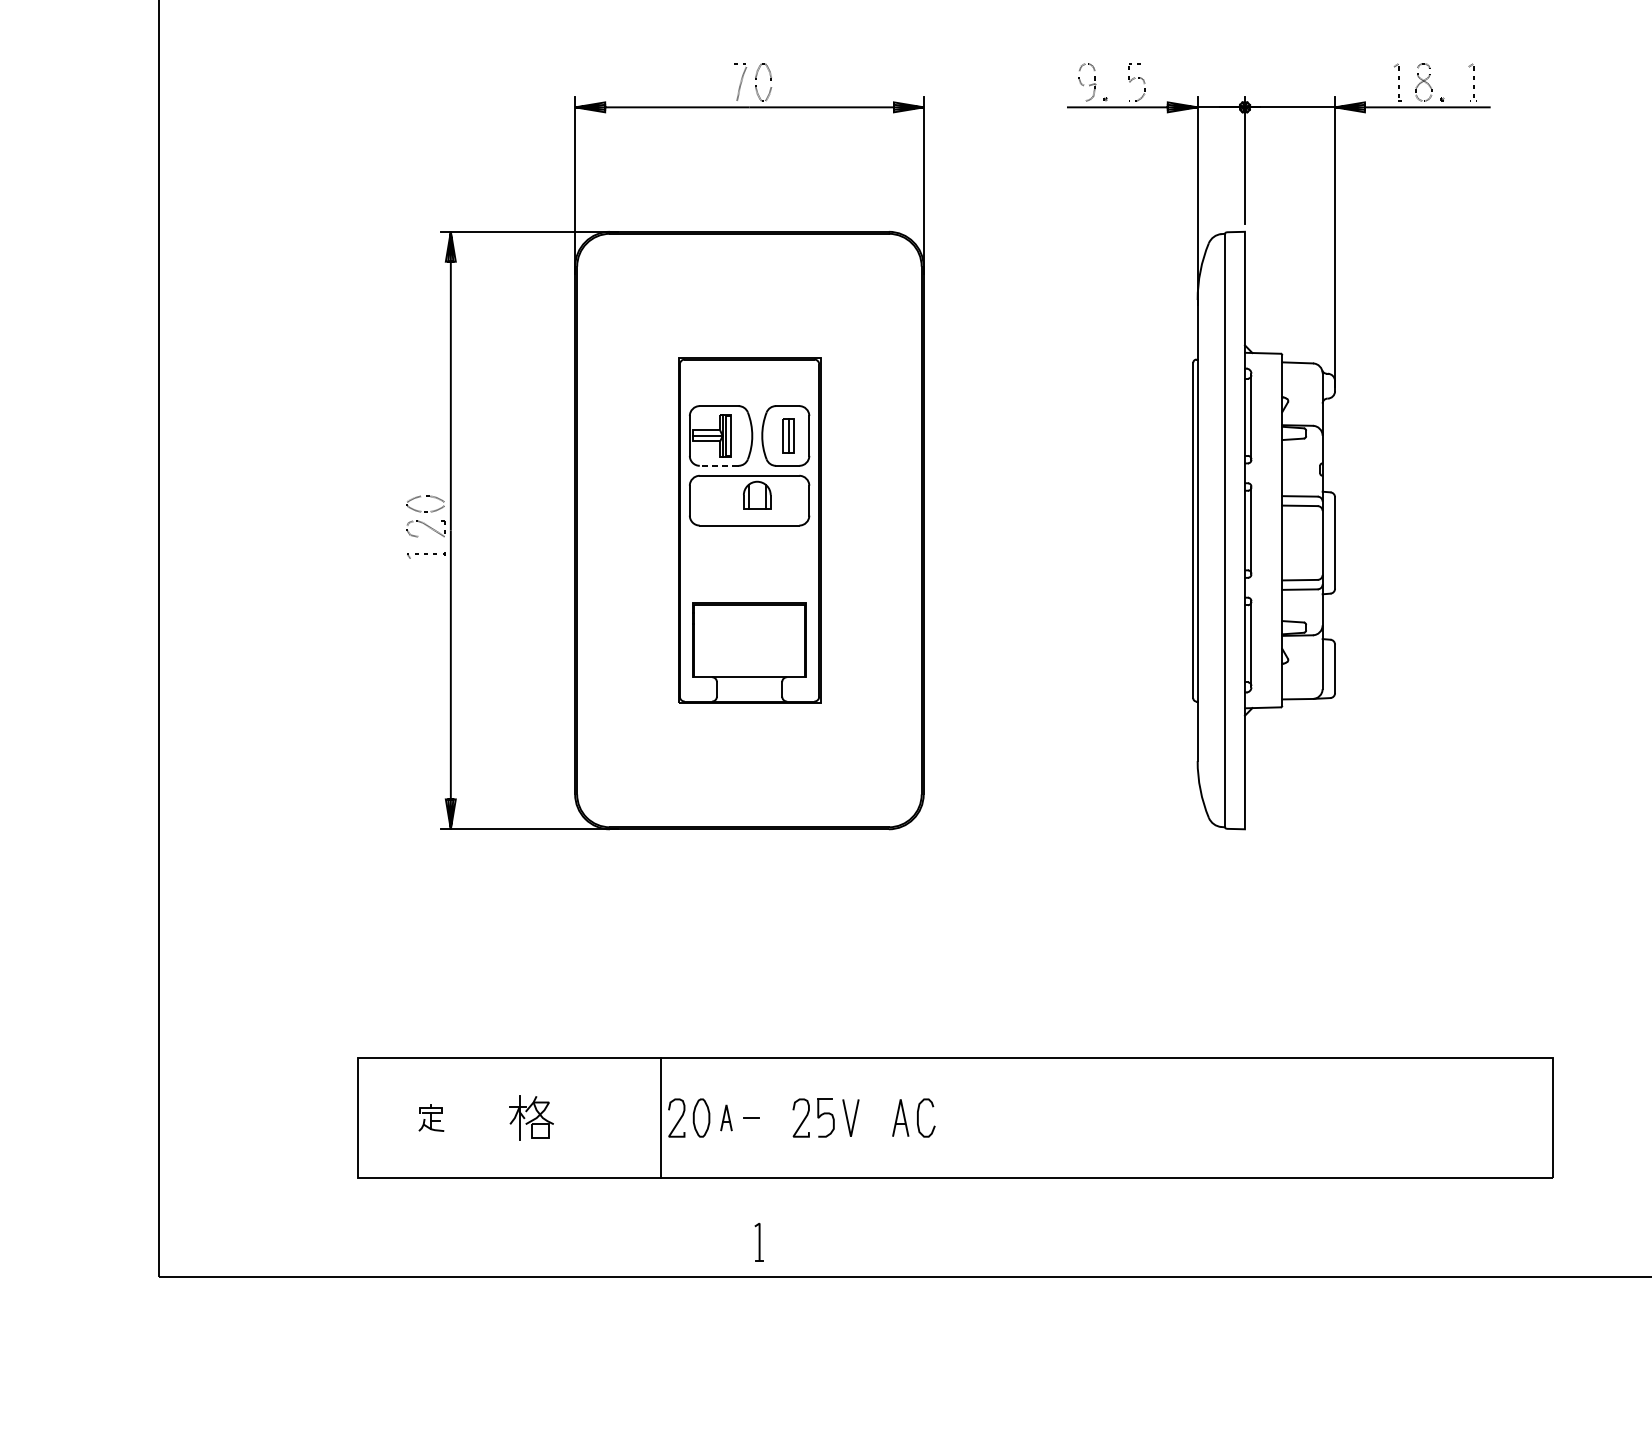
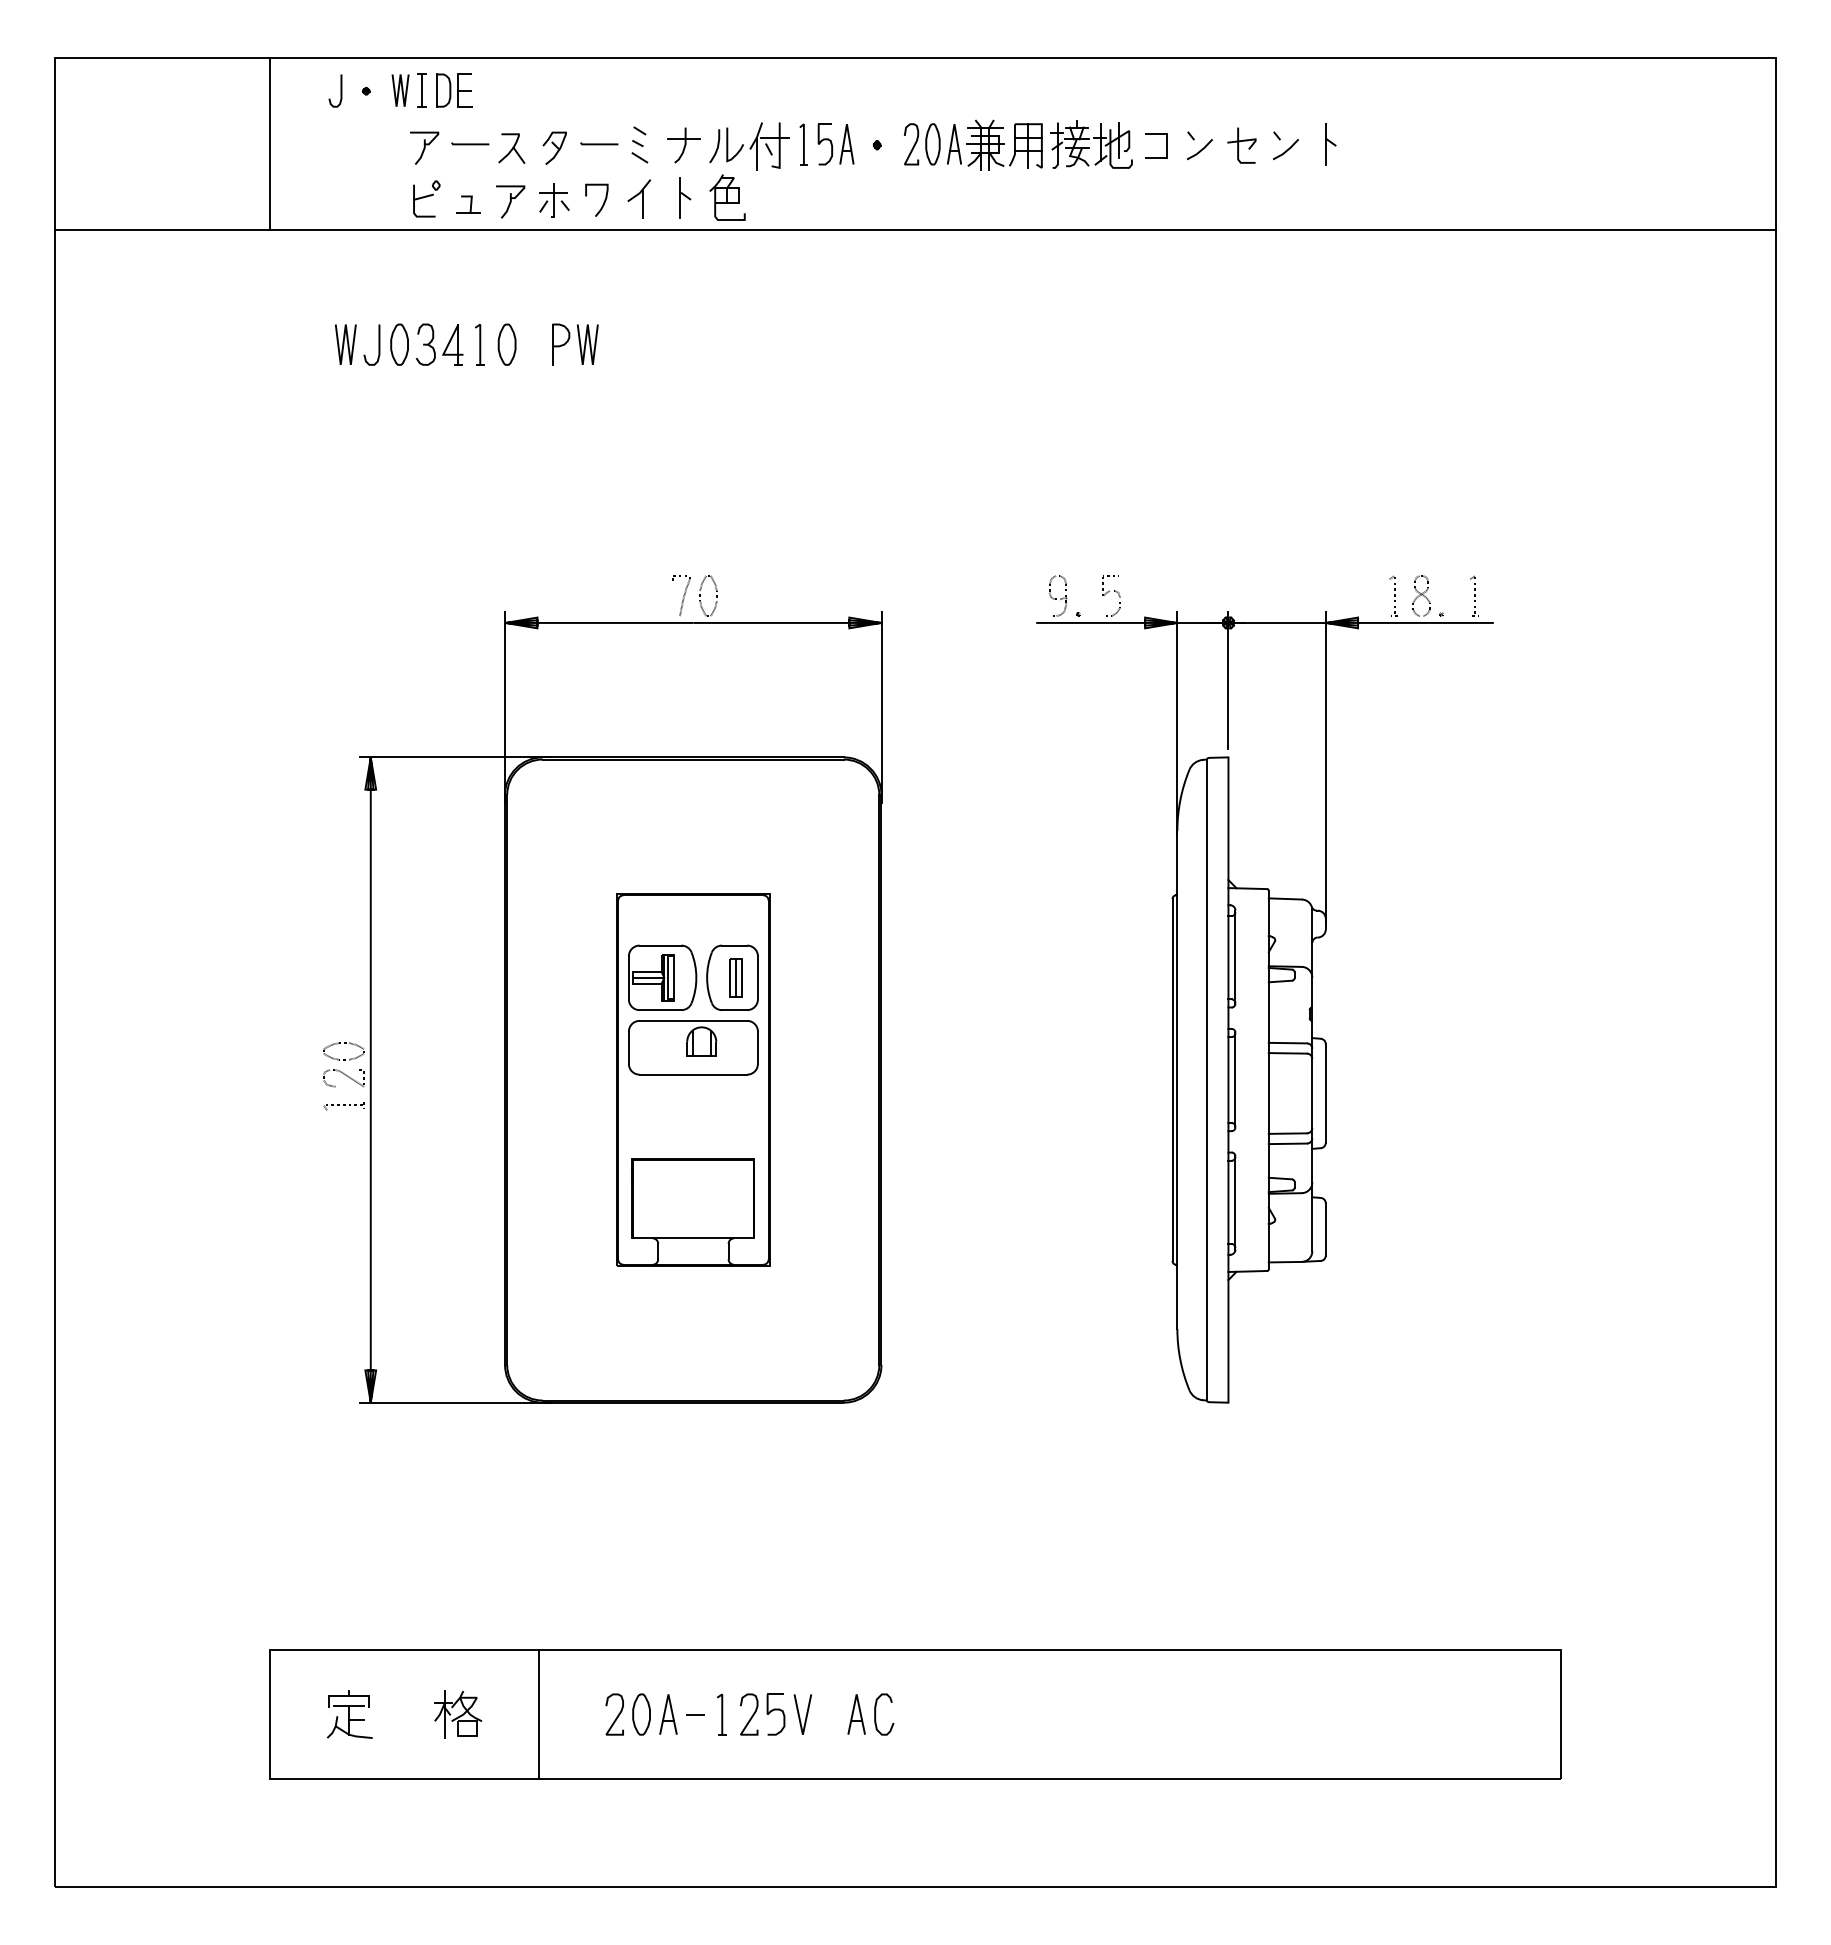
line: (719, 466) -> (660, 1010), dashed -> solid
part: (431, 1118) -> (349, 1714), size x1.67
line: (661, 1118) -> (539, 1714), moved
part: (726, 1118) -> (668, 1714), size x1.43
part: (758, 1242) -> (721, 1714), moved

